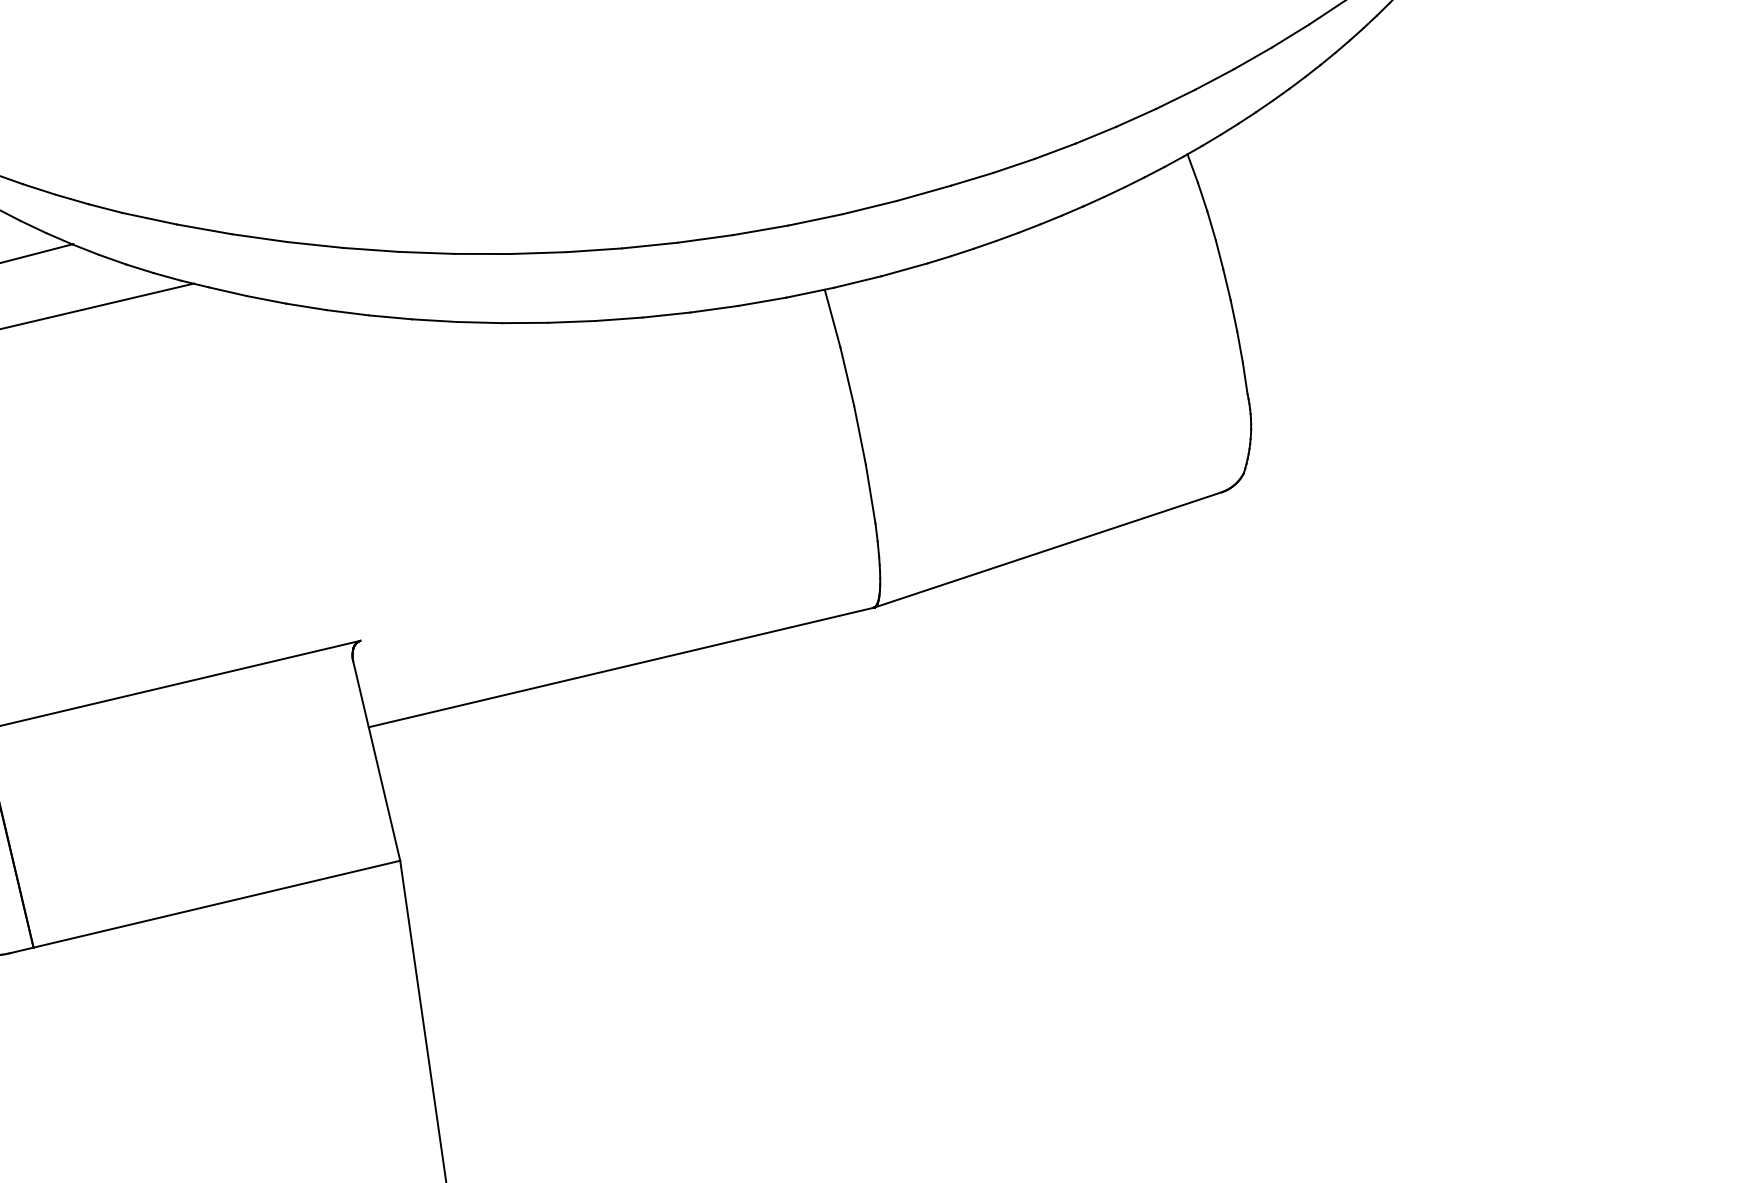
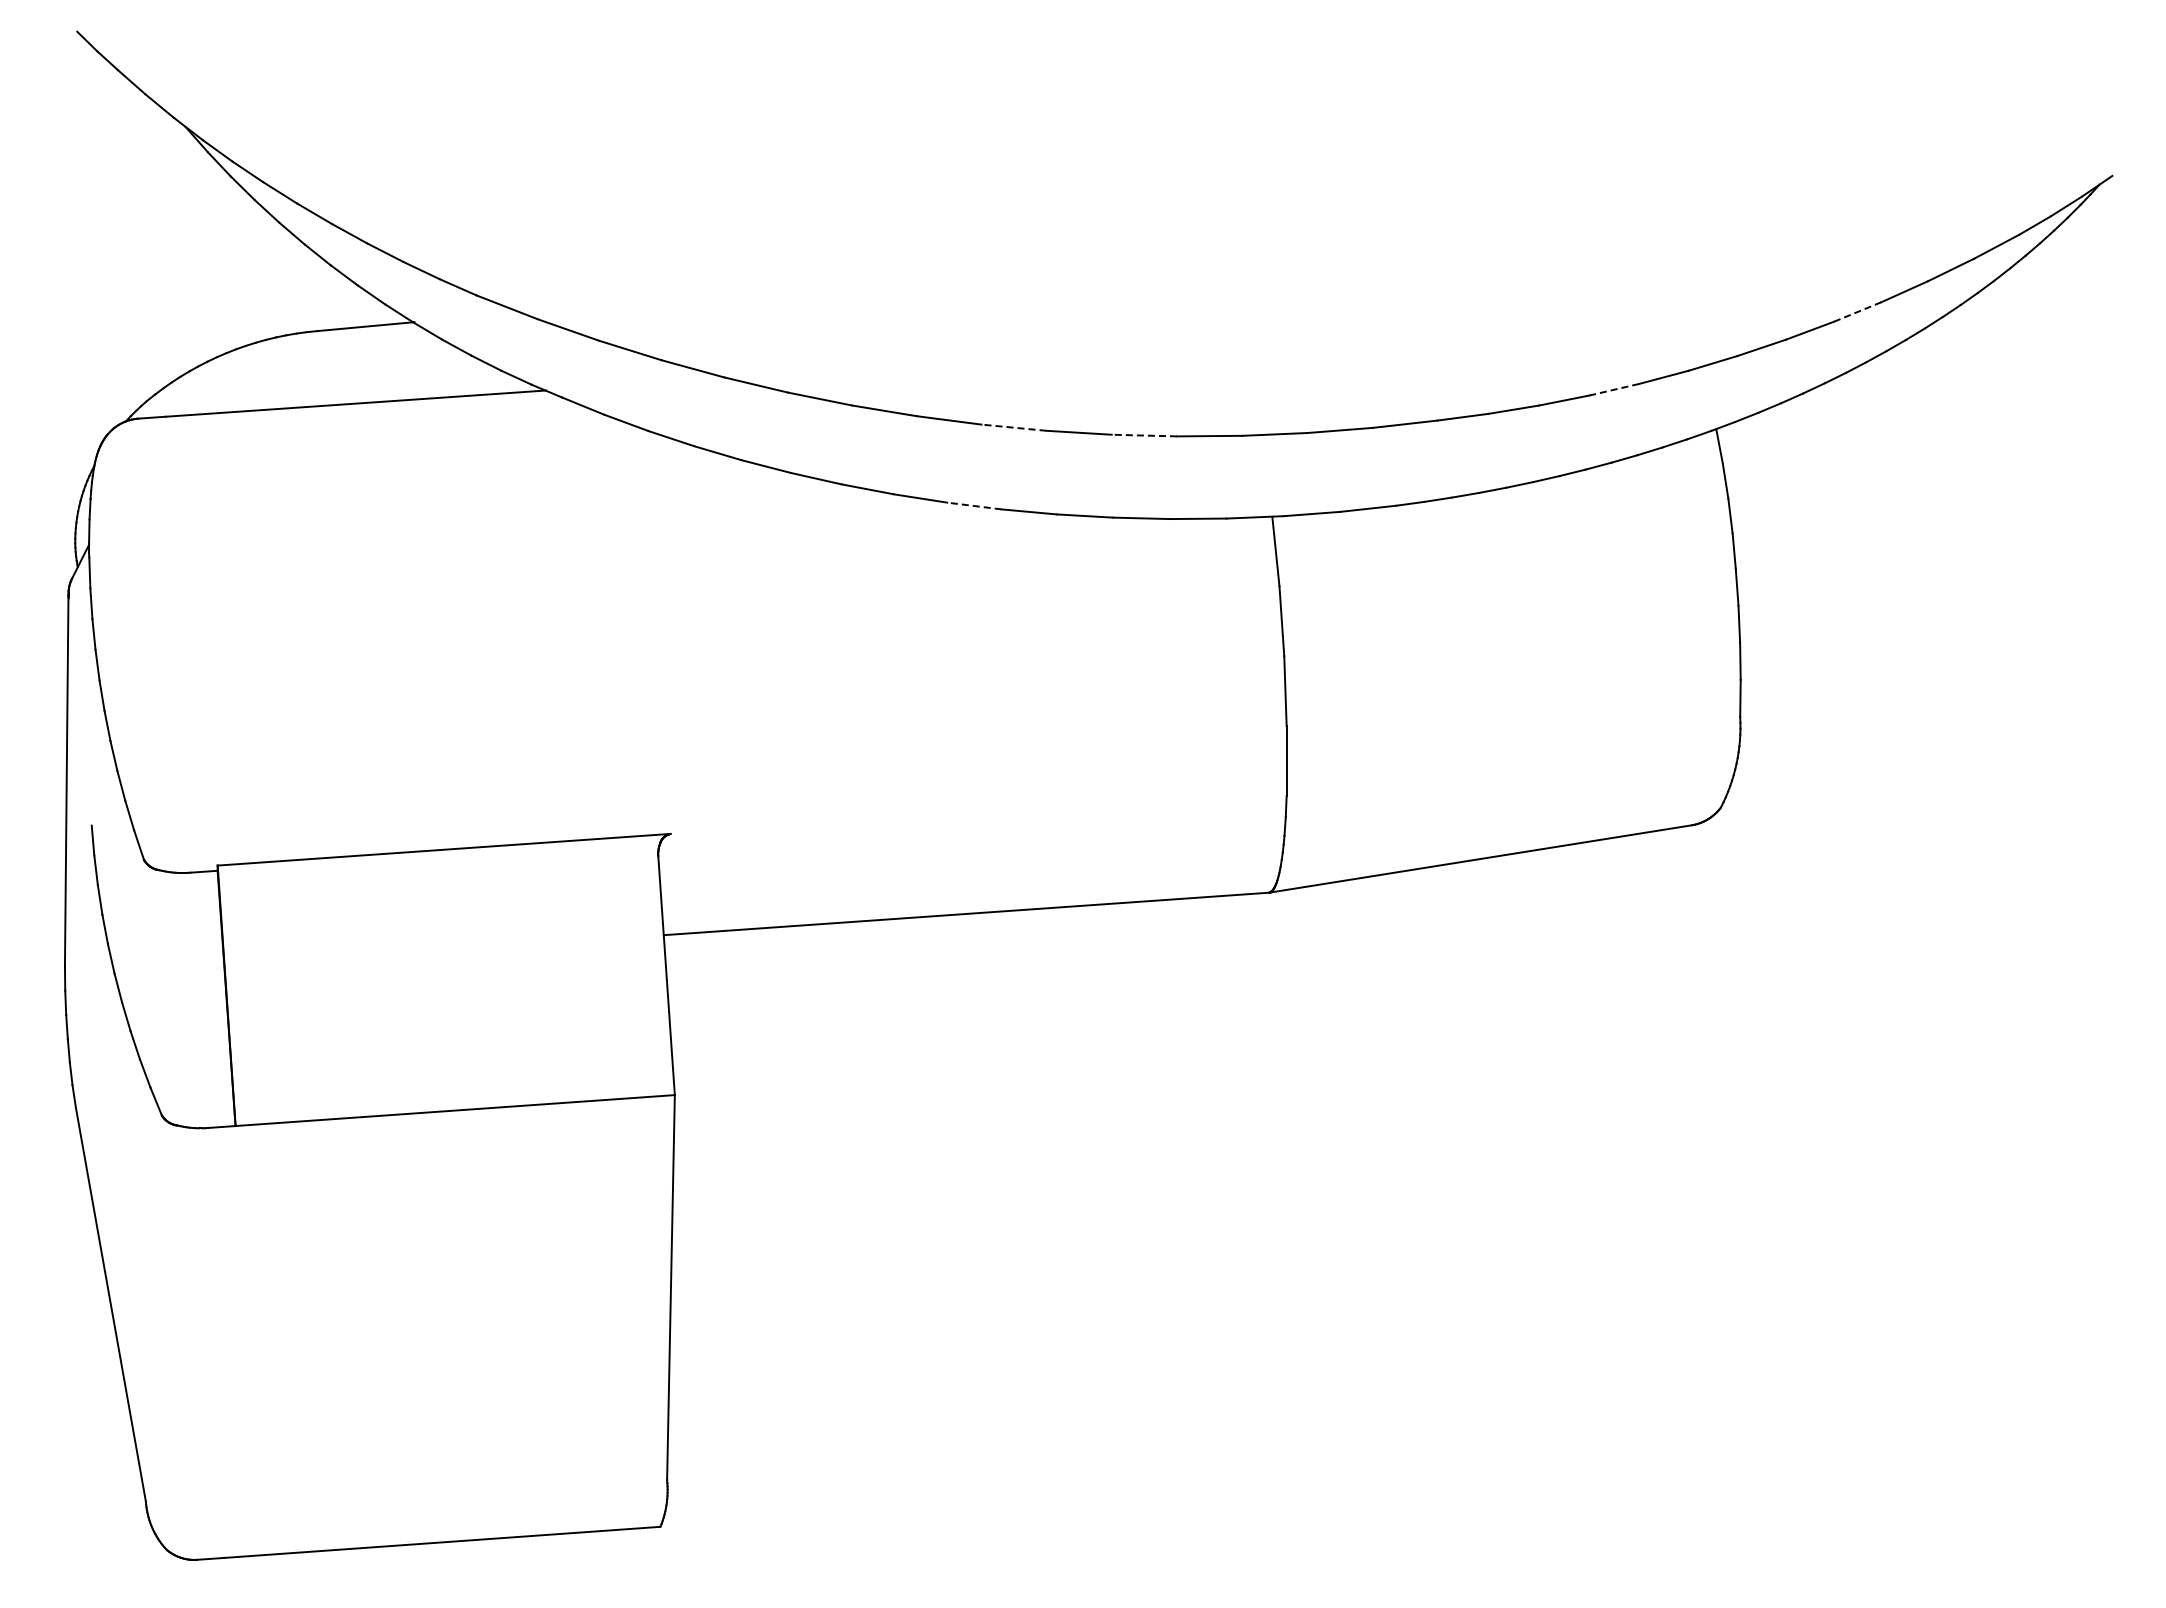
line: (1290, 36) -> (1857, 312), solid -> dashed
line: (1096, 134) -> (1614, 389), solid -> dashed
line: (705, 238) -> (1144, 435), solid -> dashed
line: (593, 250) -> (1013, 427), solid -> dashed
line: (570, 321) -> (973, 505), solid -> dashed

